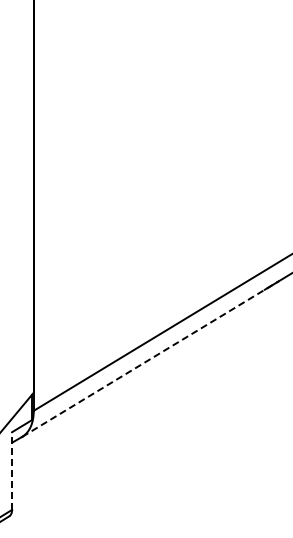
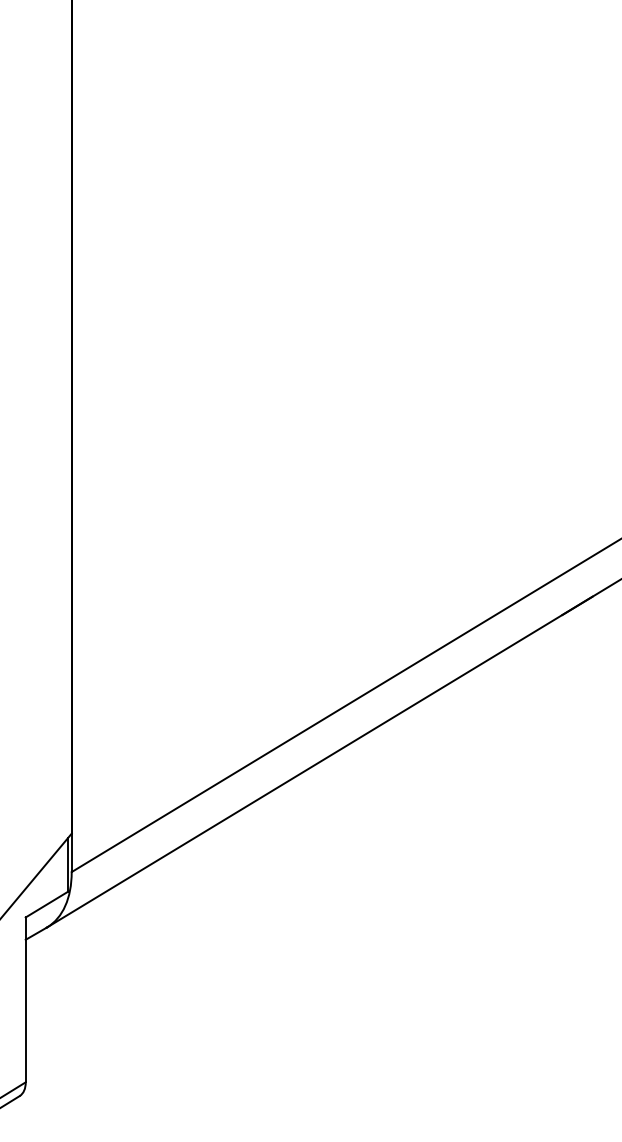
line: (151, 358) -> (321, 760), dashed -> solid
line: (12, 471) -> (26, 1000), dashed -> solid

